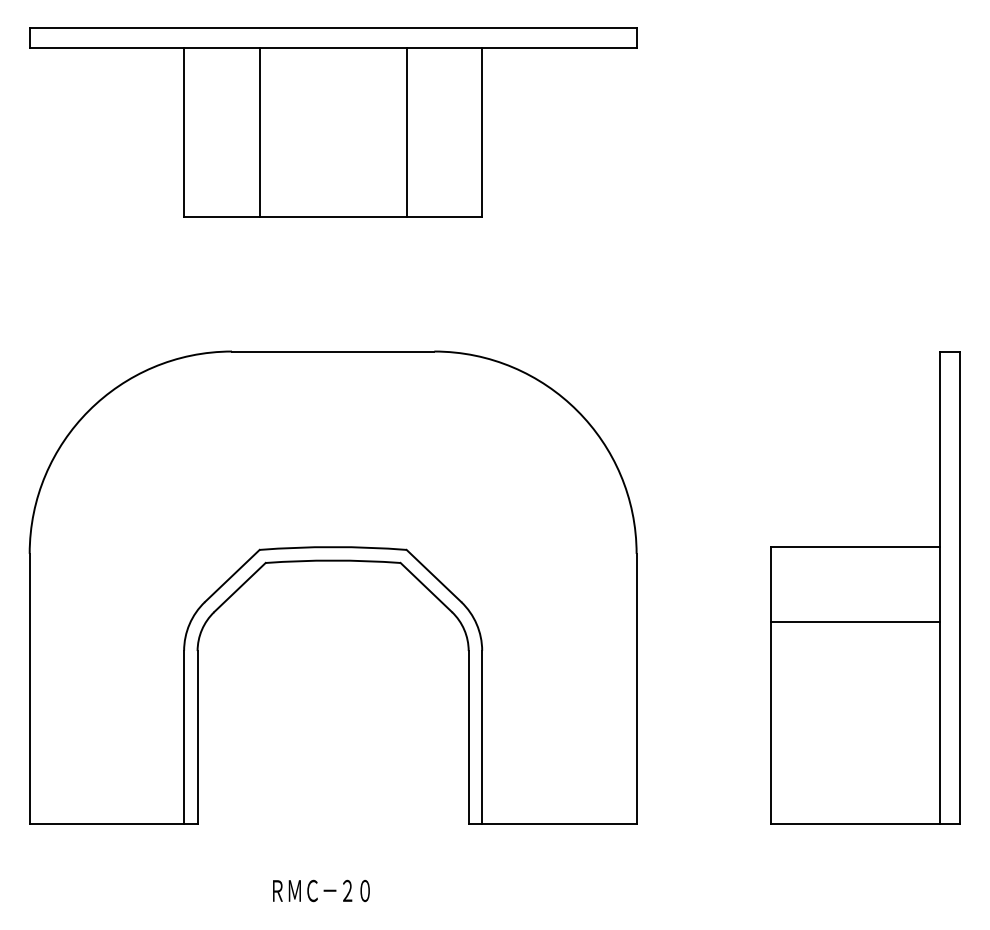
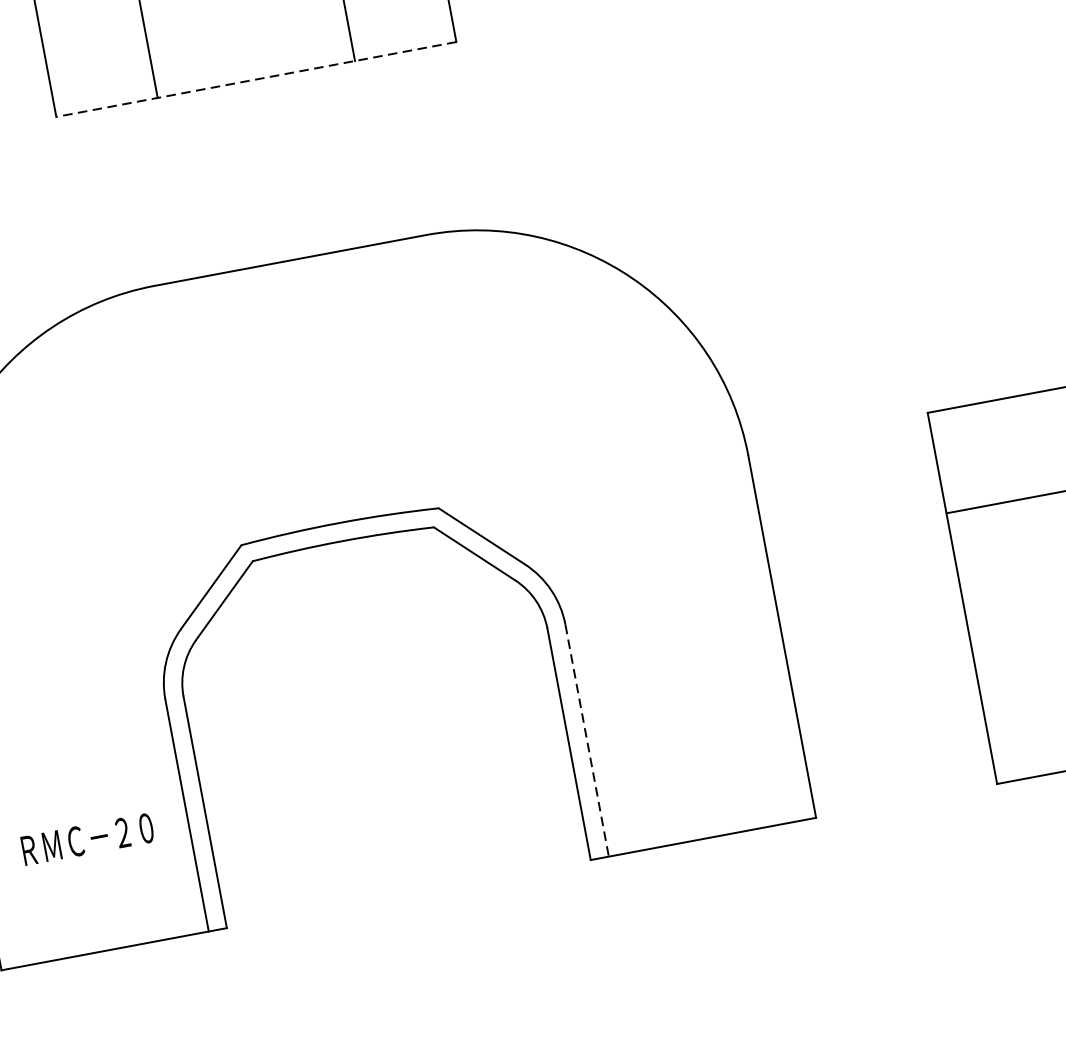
line: (332, 216) -> (255, 79), solid -> dashed
line: (482, 737) -> (587, 741), solid -> dashed
text: (321, 890) -> (87, 838), moved

